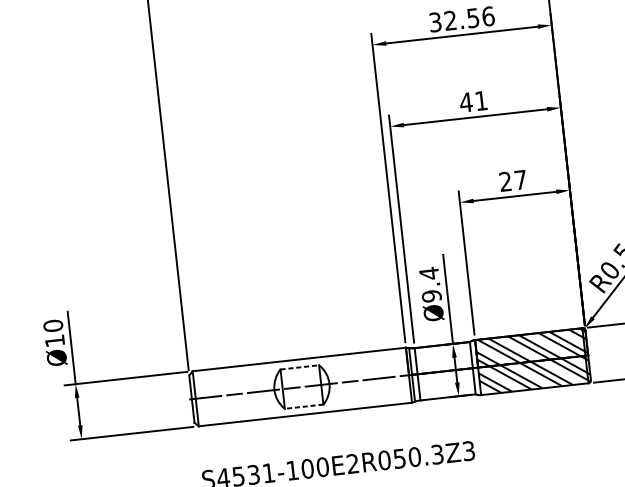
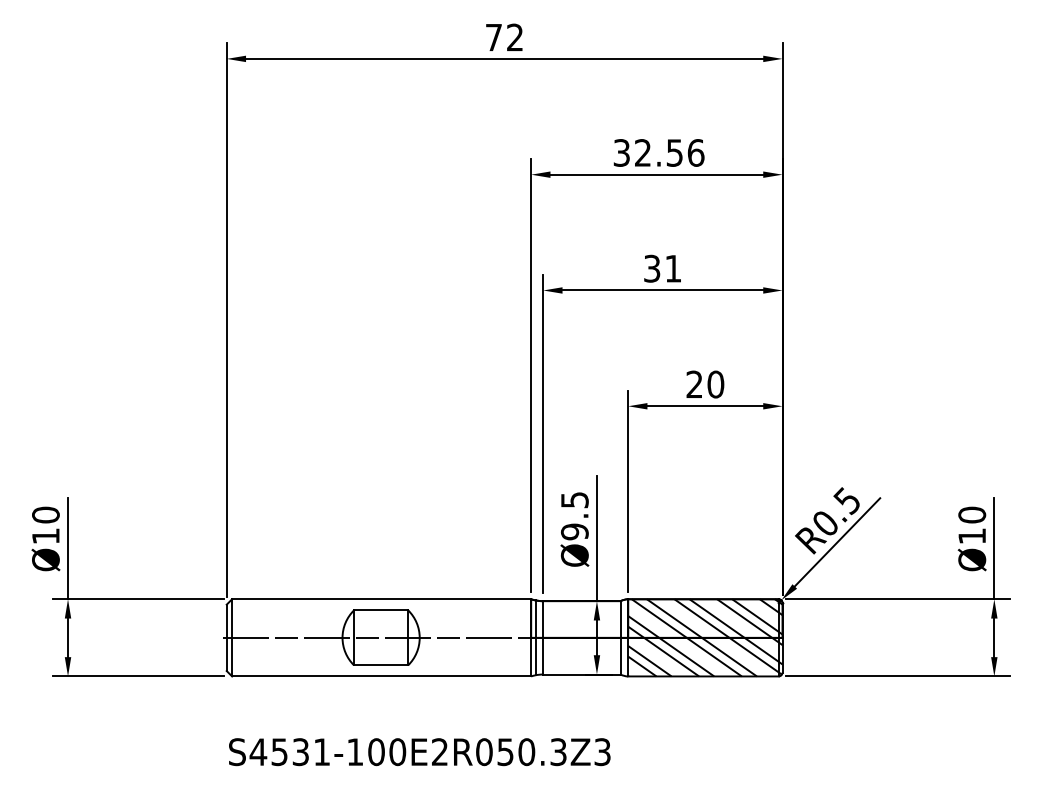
text: (465, 102) -> (651, 268), 41 -> 31
text: (520, 180) -> (715, 384), 27 -> 20
text: (428, 273) -> (574, 499), Ø9.4 -> Ø9.5
line: (300, 367) -> (381, 610), dashed -> solid
line: (303, 406) -> (380, 665), dashed -> solid

